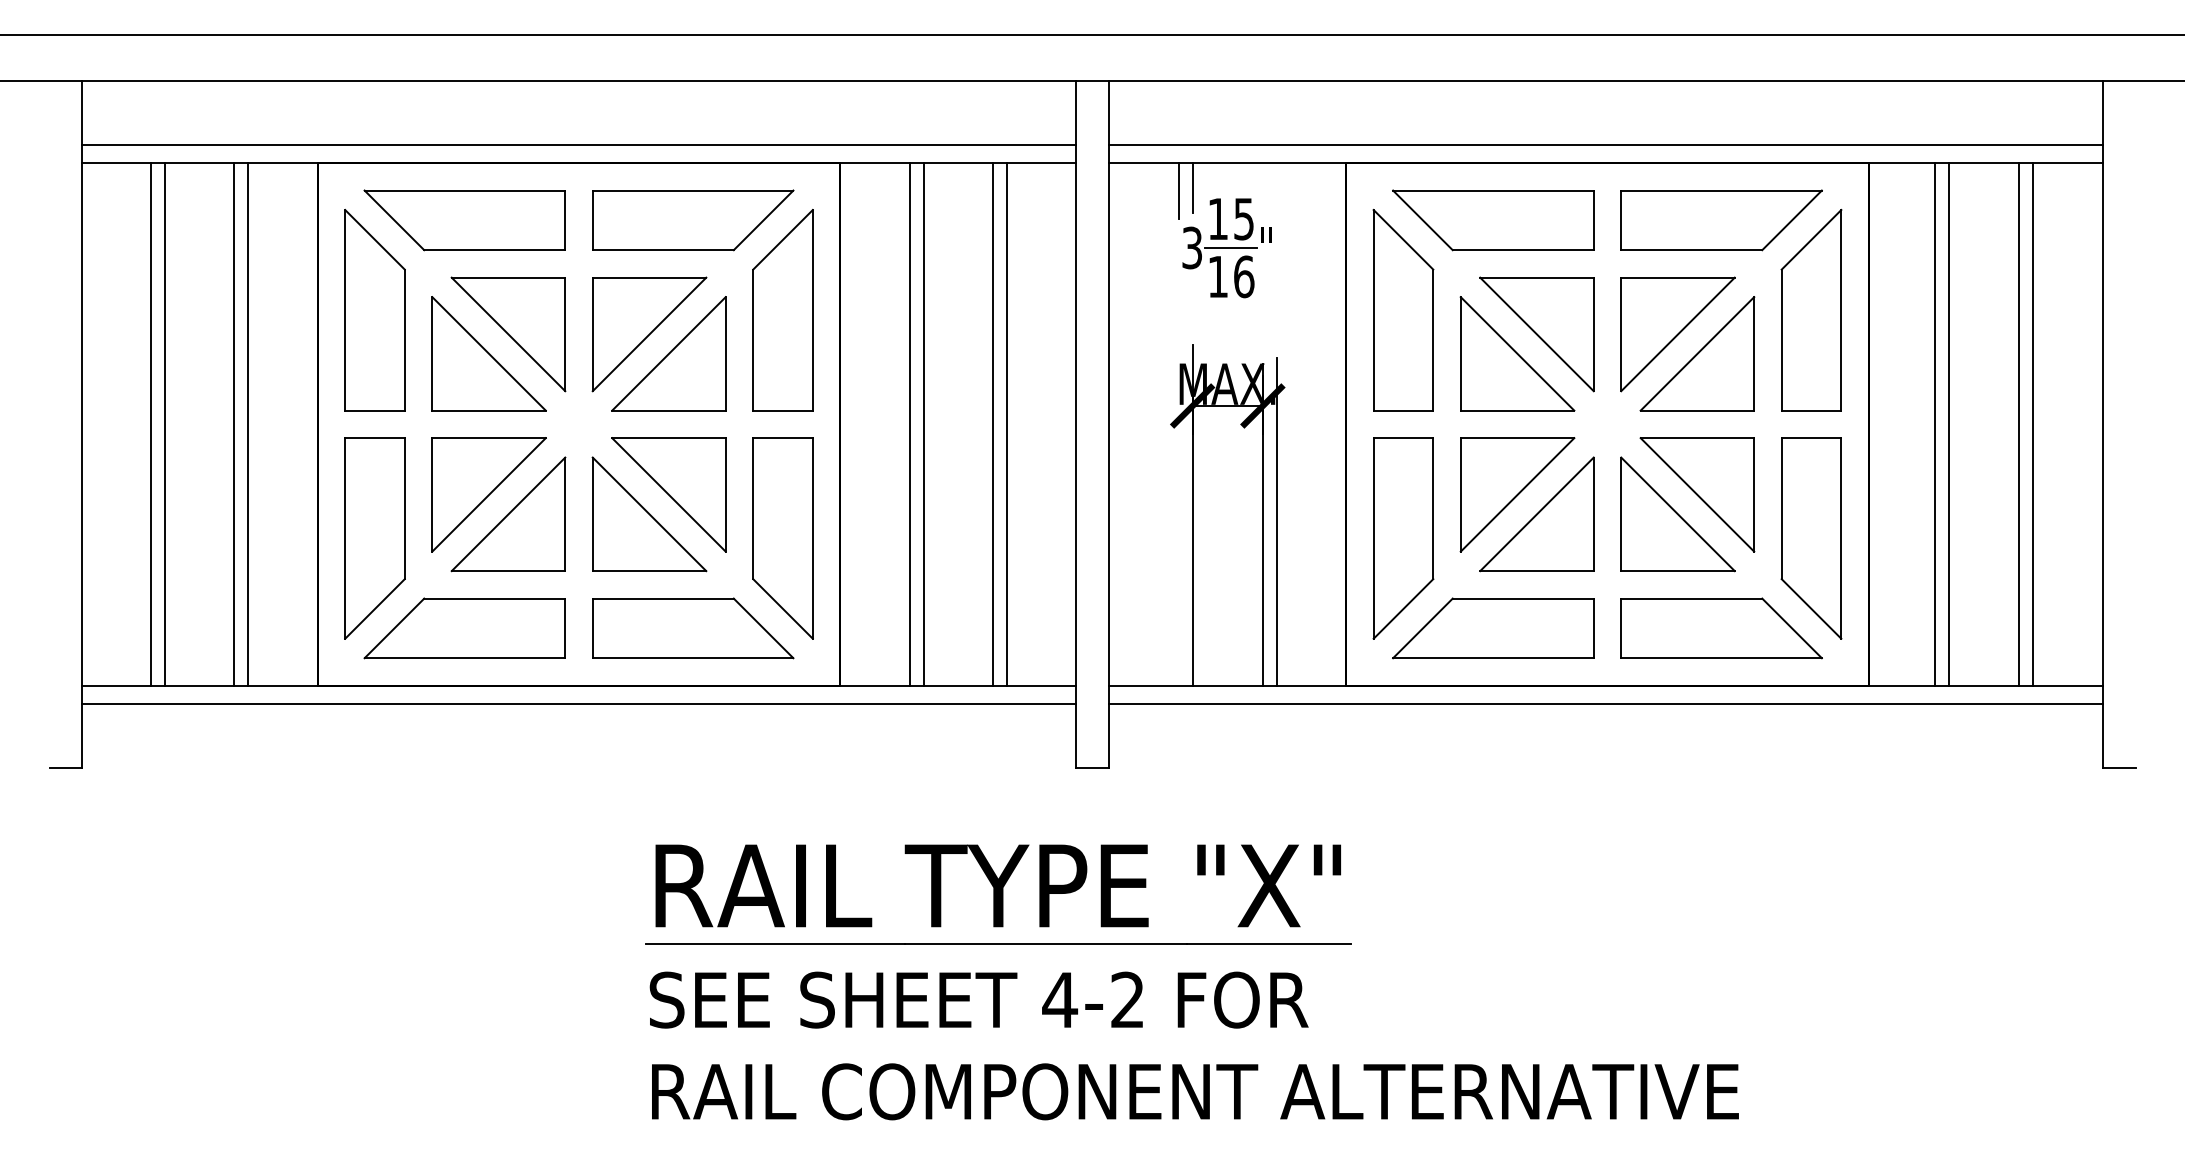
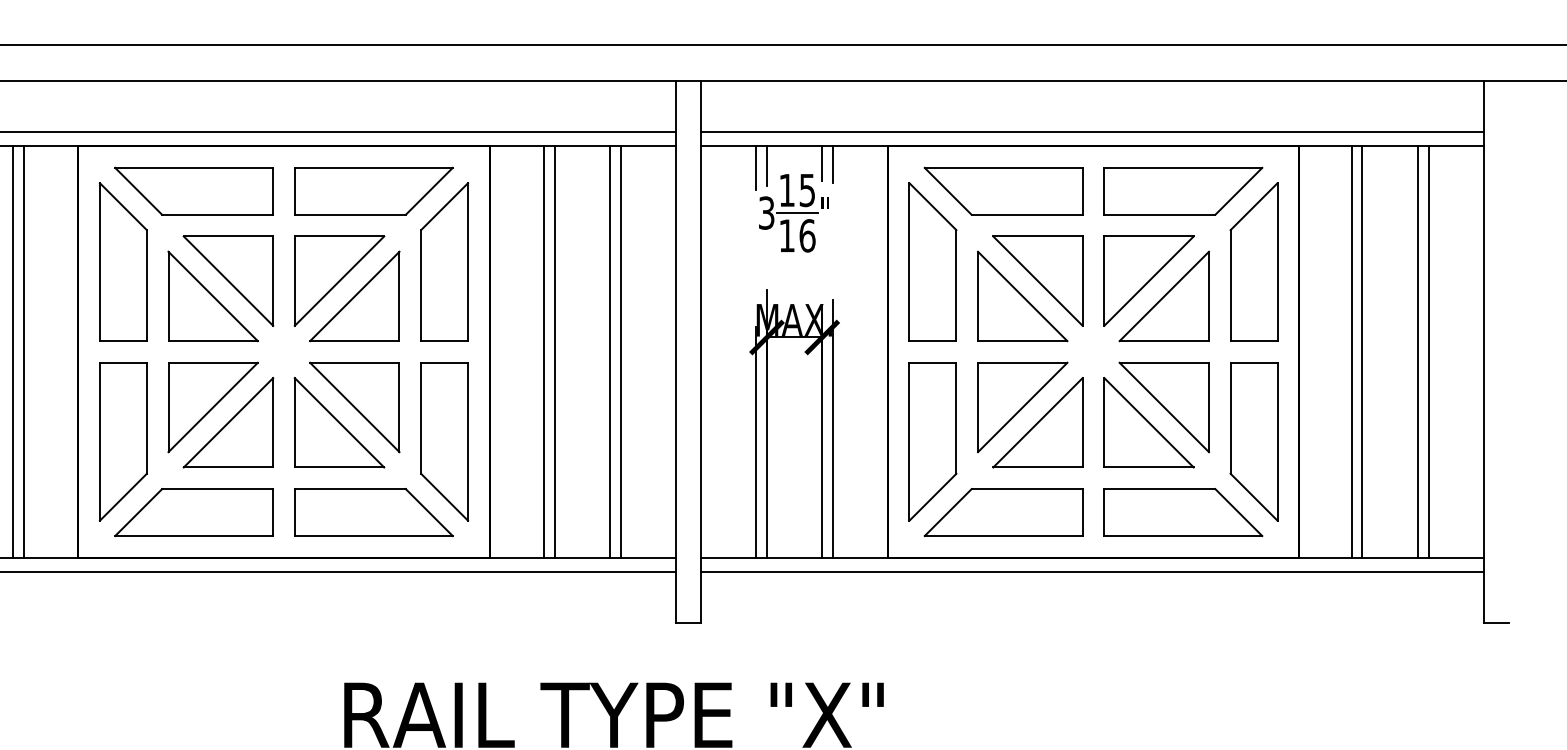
line: (1262, 184) -> (821, 163), added
line: (1276, 186) -> (832, 164), added
line: (1178, 538) -> (755, 441), added

